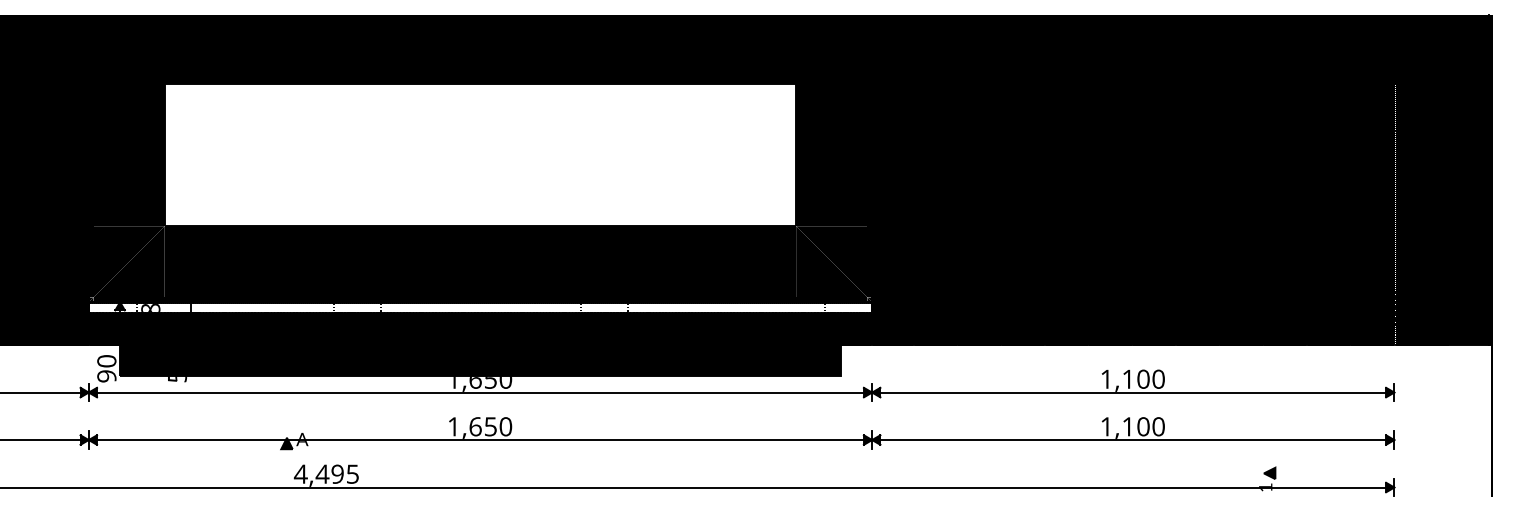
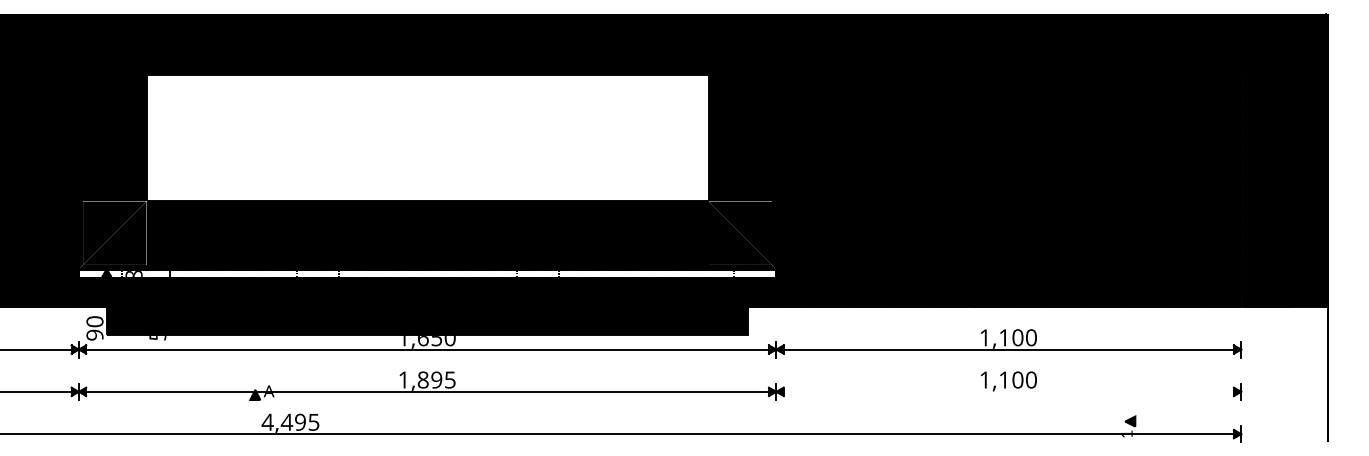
text: (490, 426) -> (436, 379), 1,650 -> 1,895
line: (1132, 439) -> (1008, 391), removed

